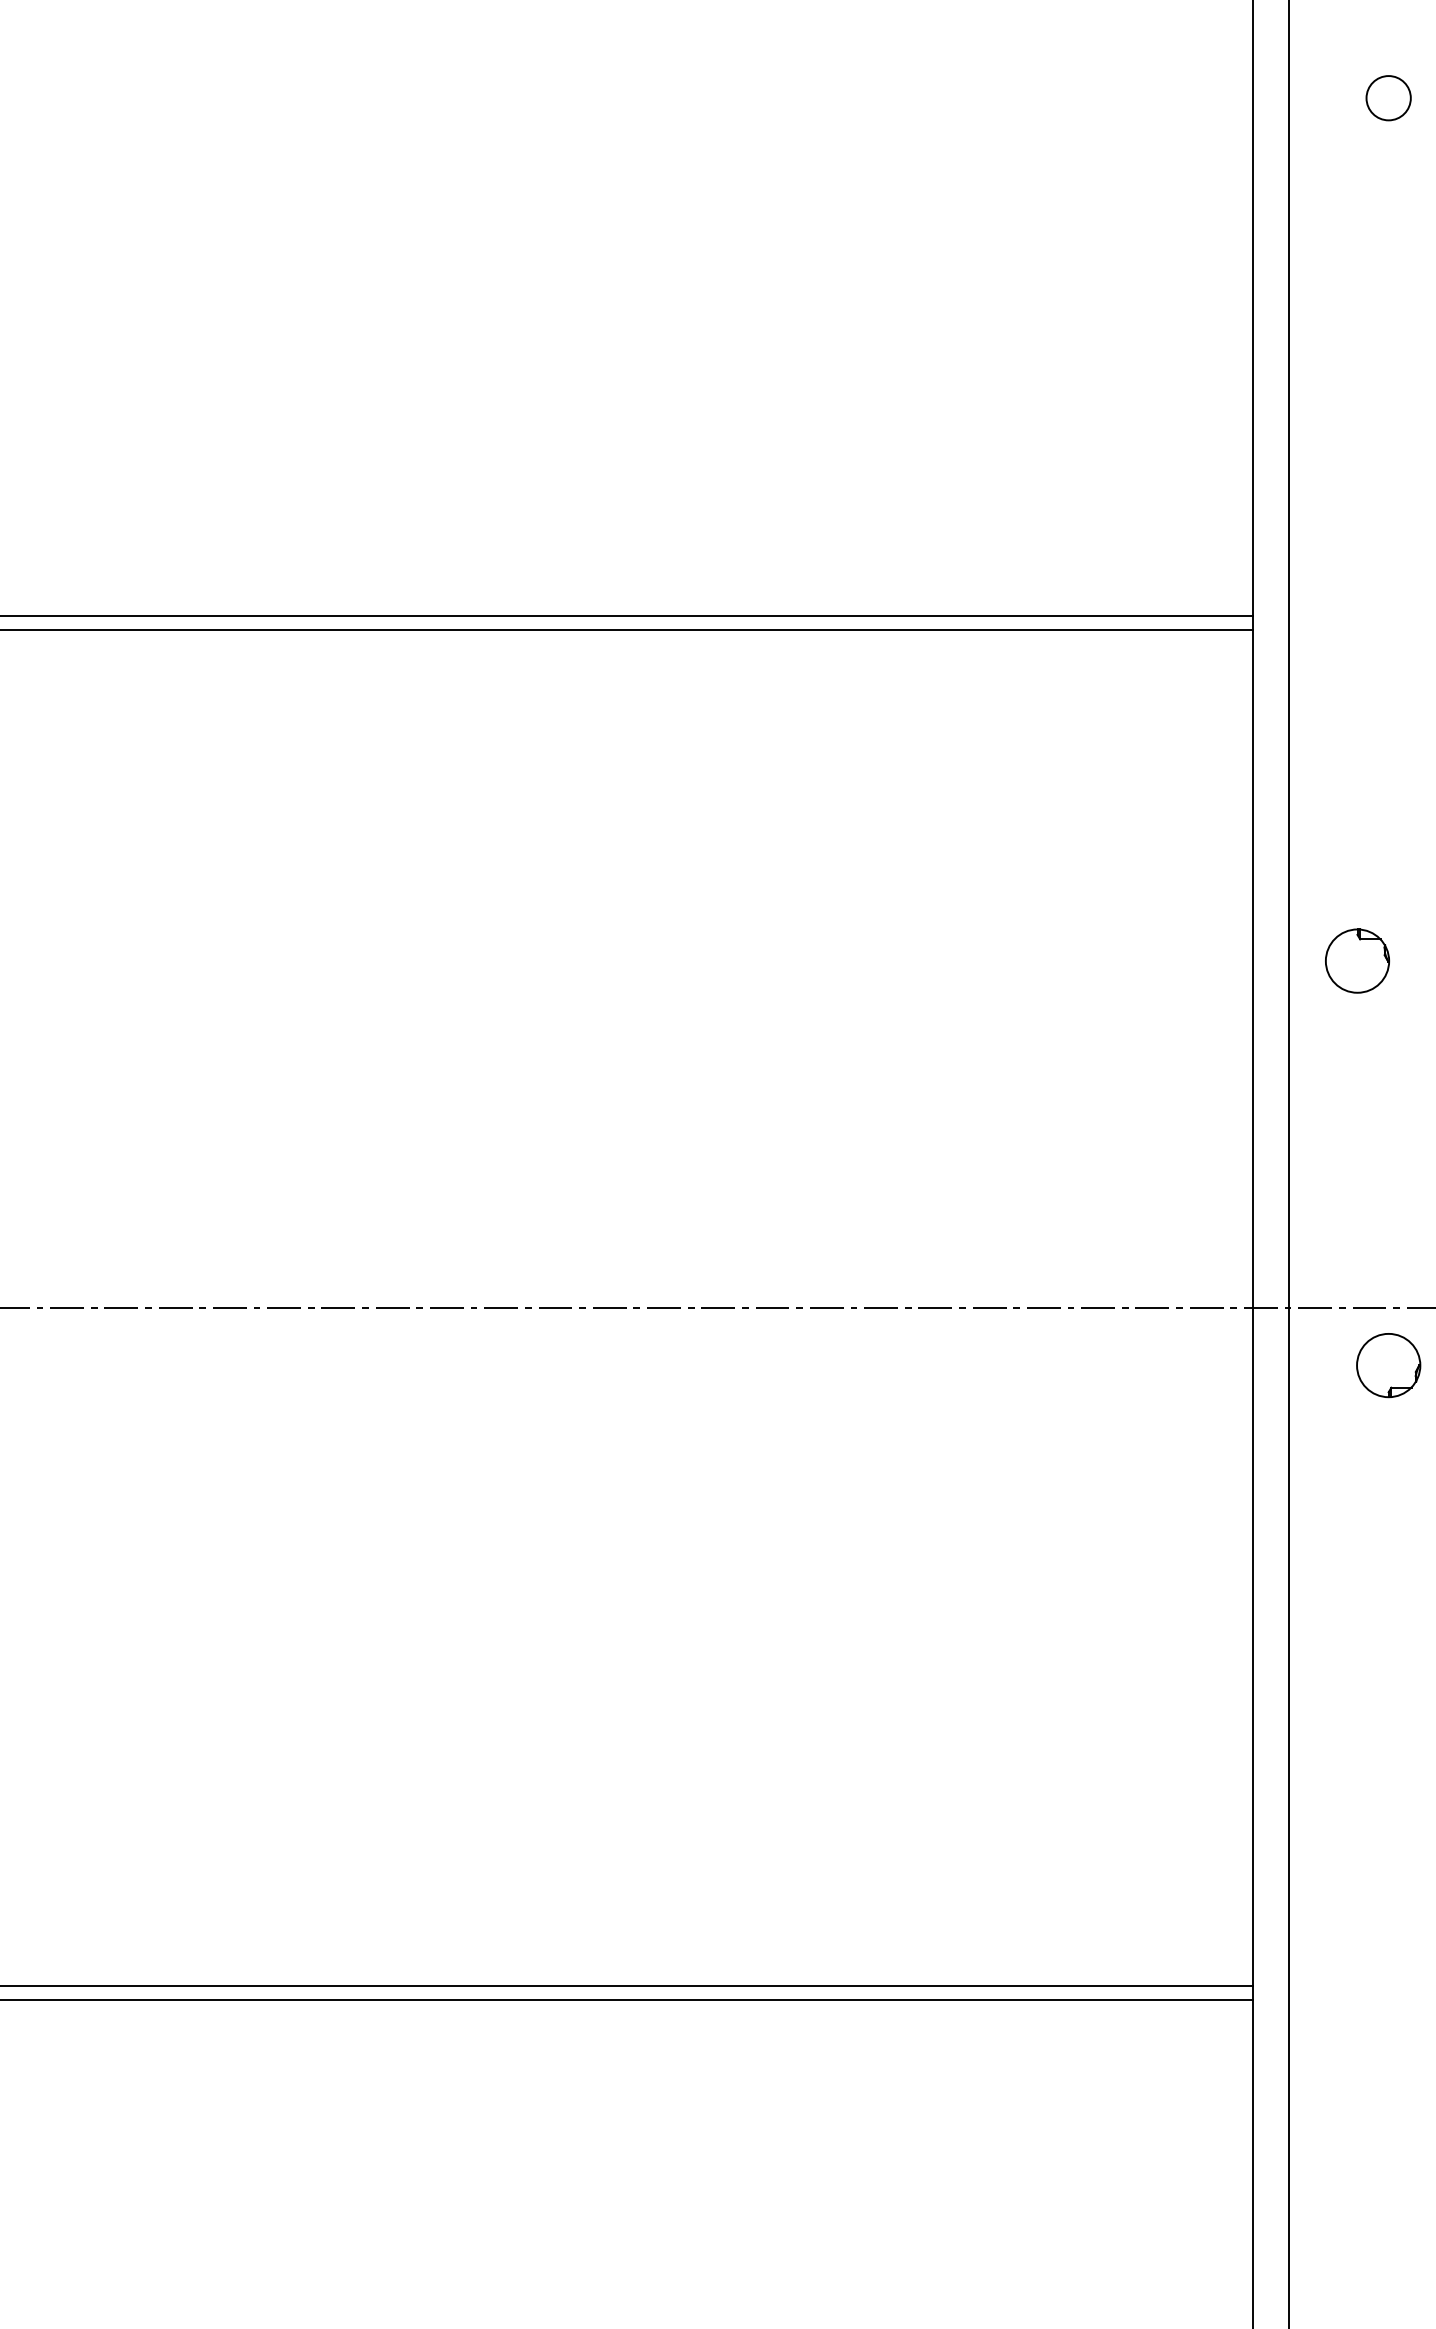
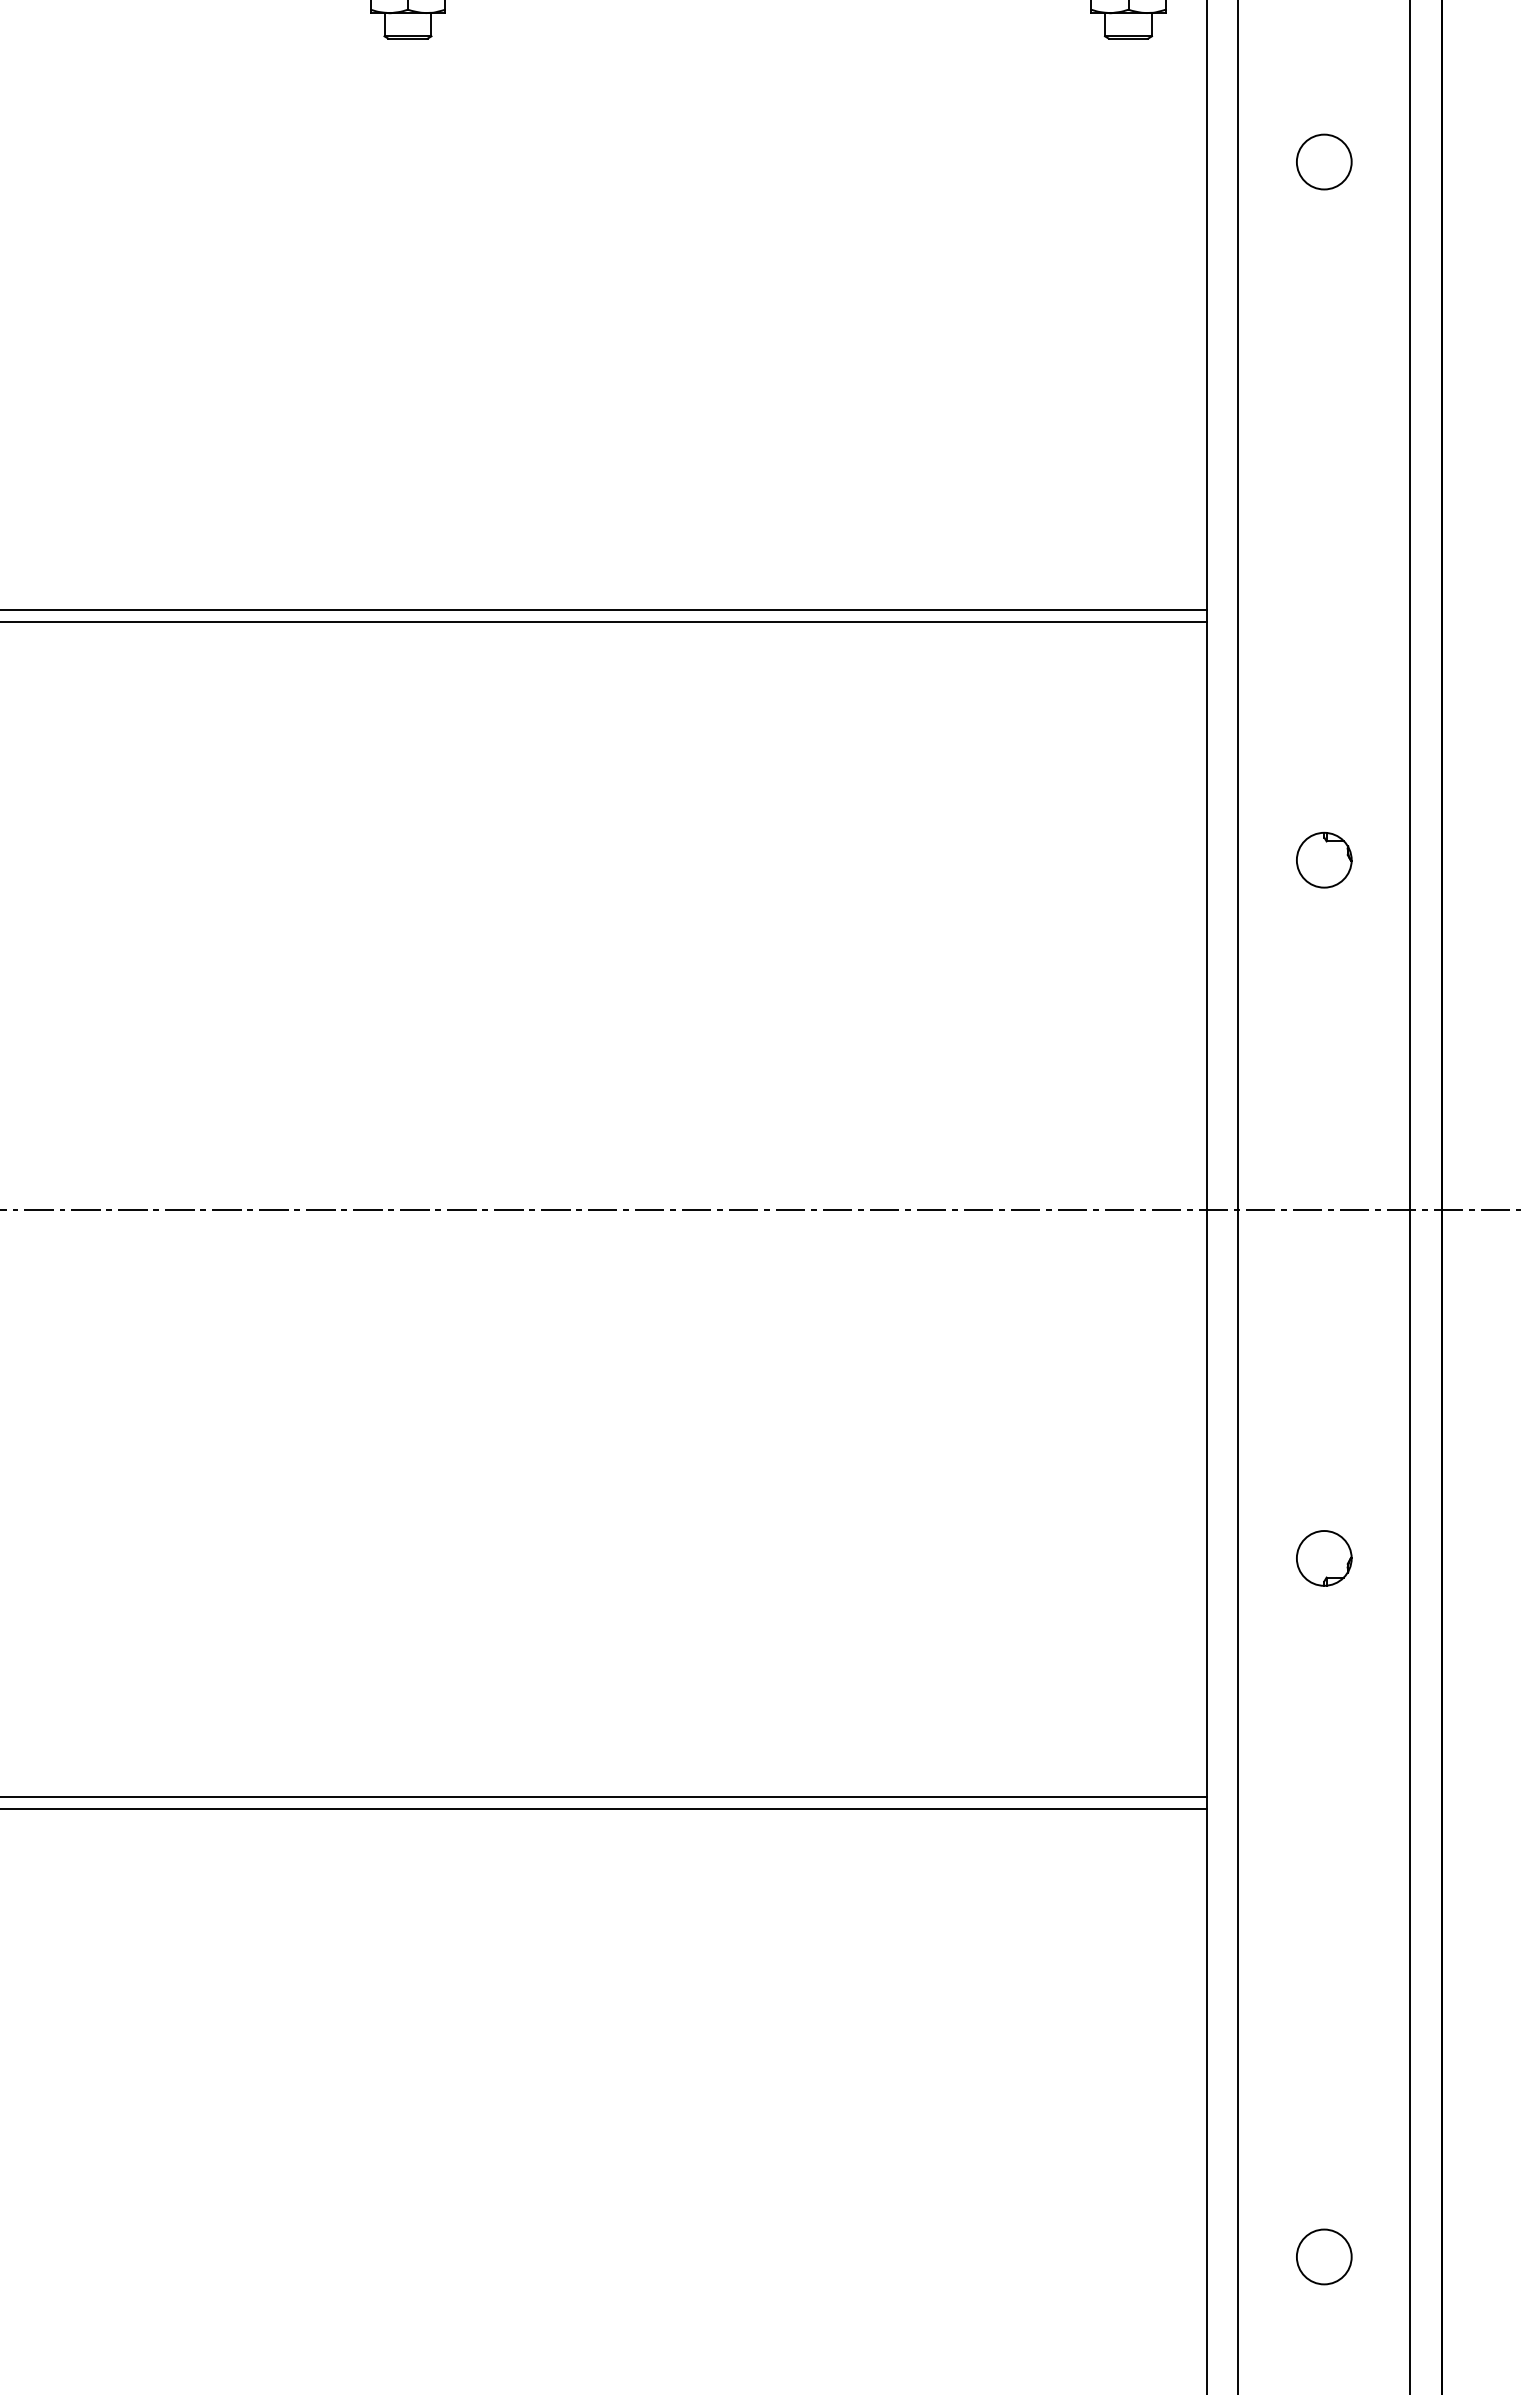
circle: (1387, 97) -> (1323, 161), size x1.43
part: (1357, 960) -> (1324, 859), moved
part: (1388, 1365) -> (1324, 1558), moved

